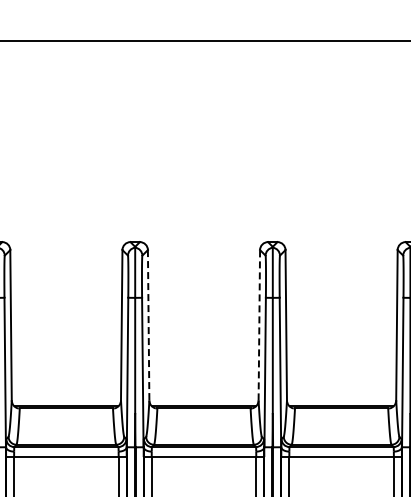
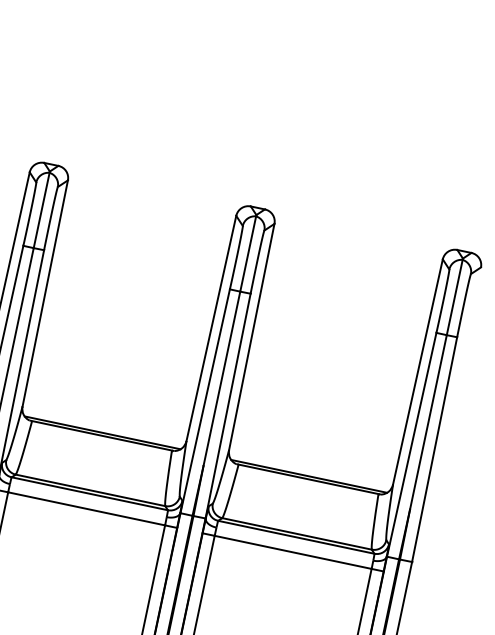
line: (259, 324) -> (211, 327), dashed -> solid
line: (148, 325) -> (44, 293), dashed -> solid

